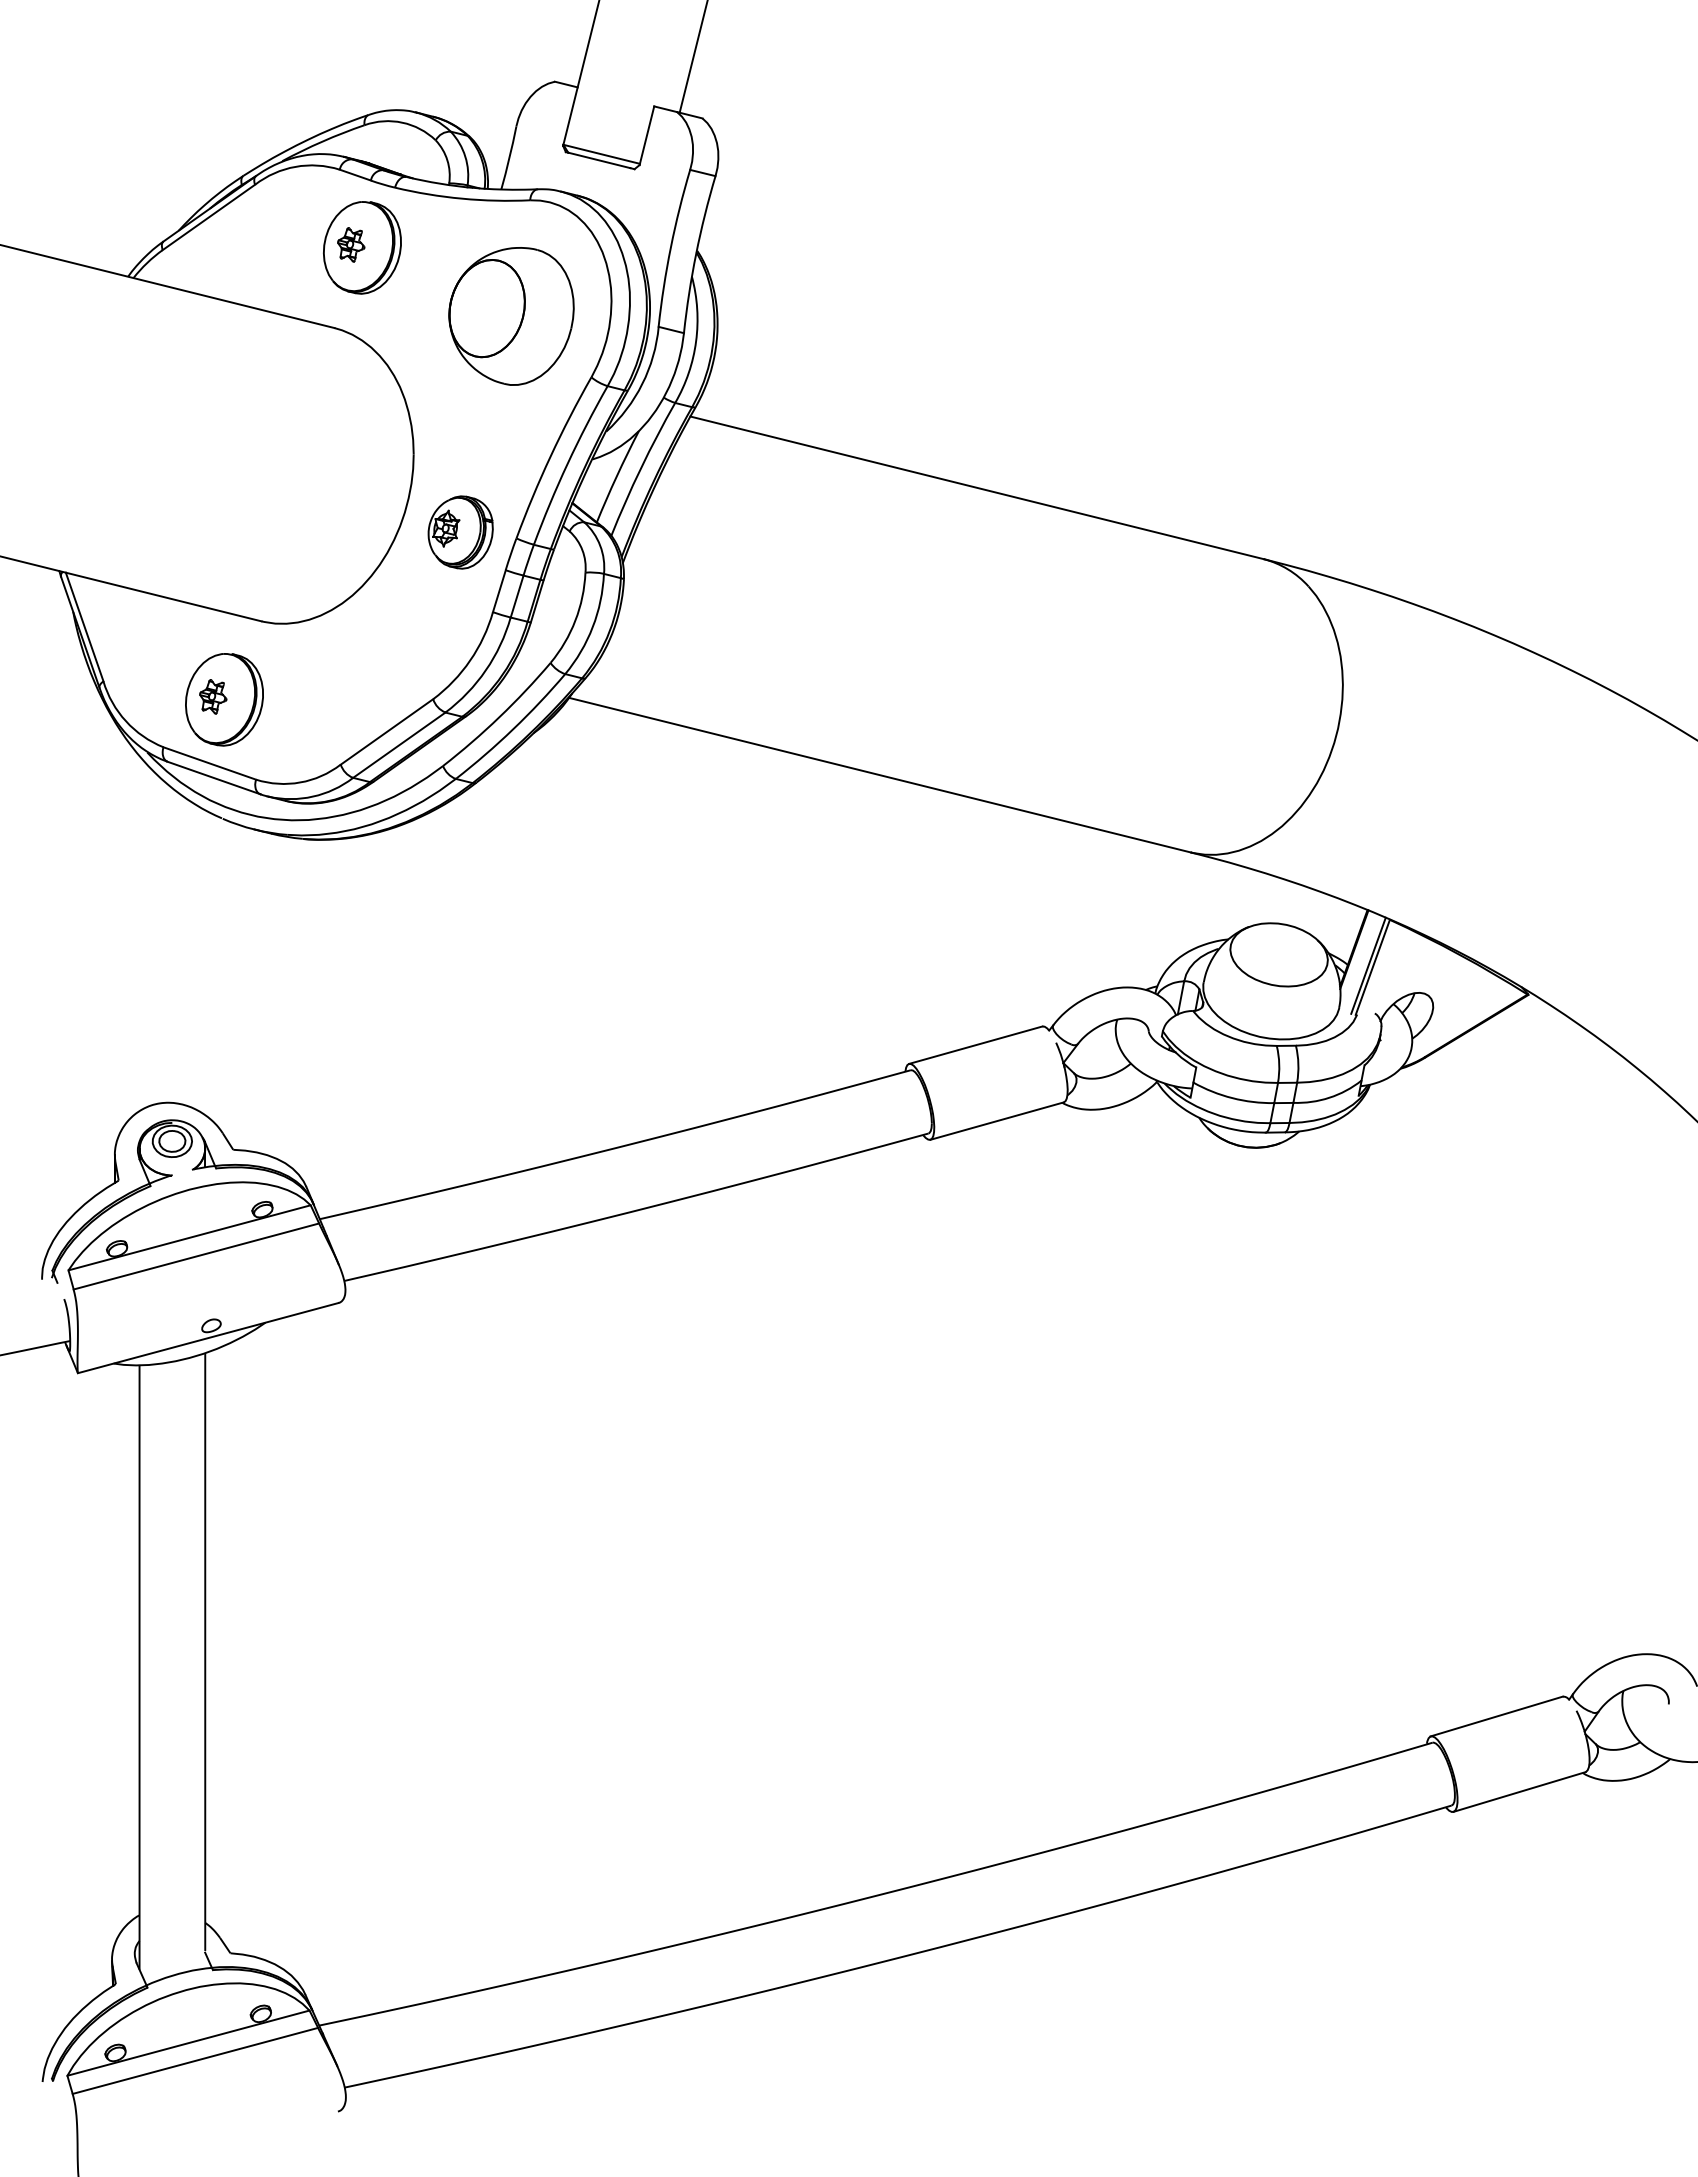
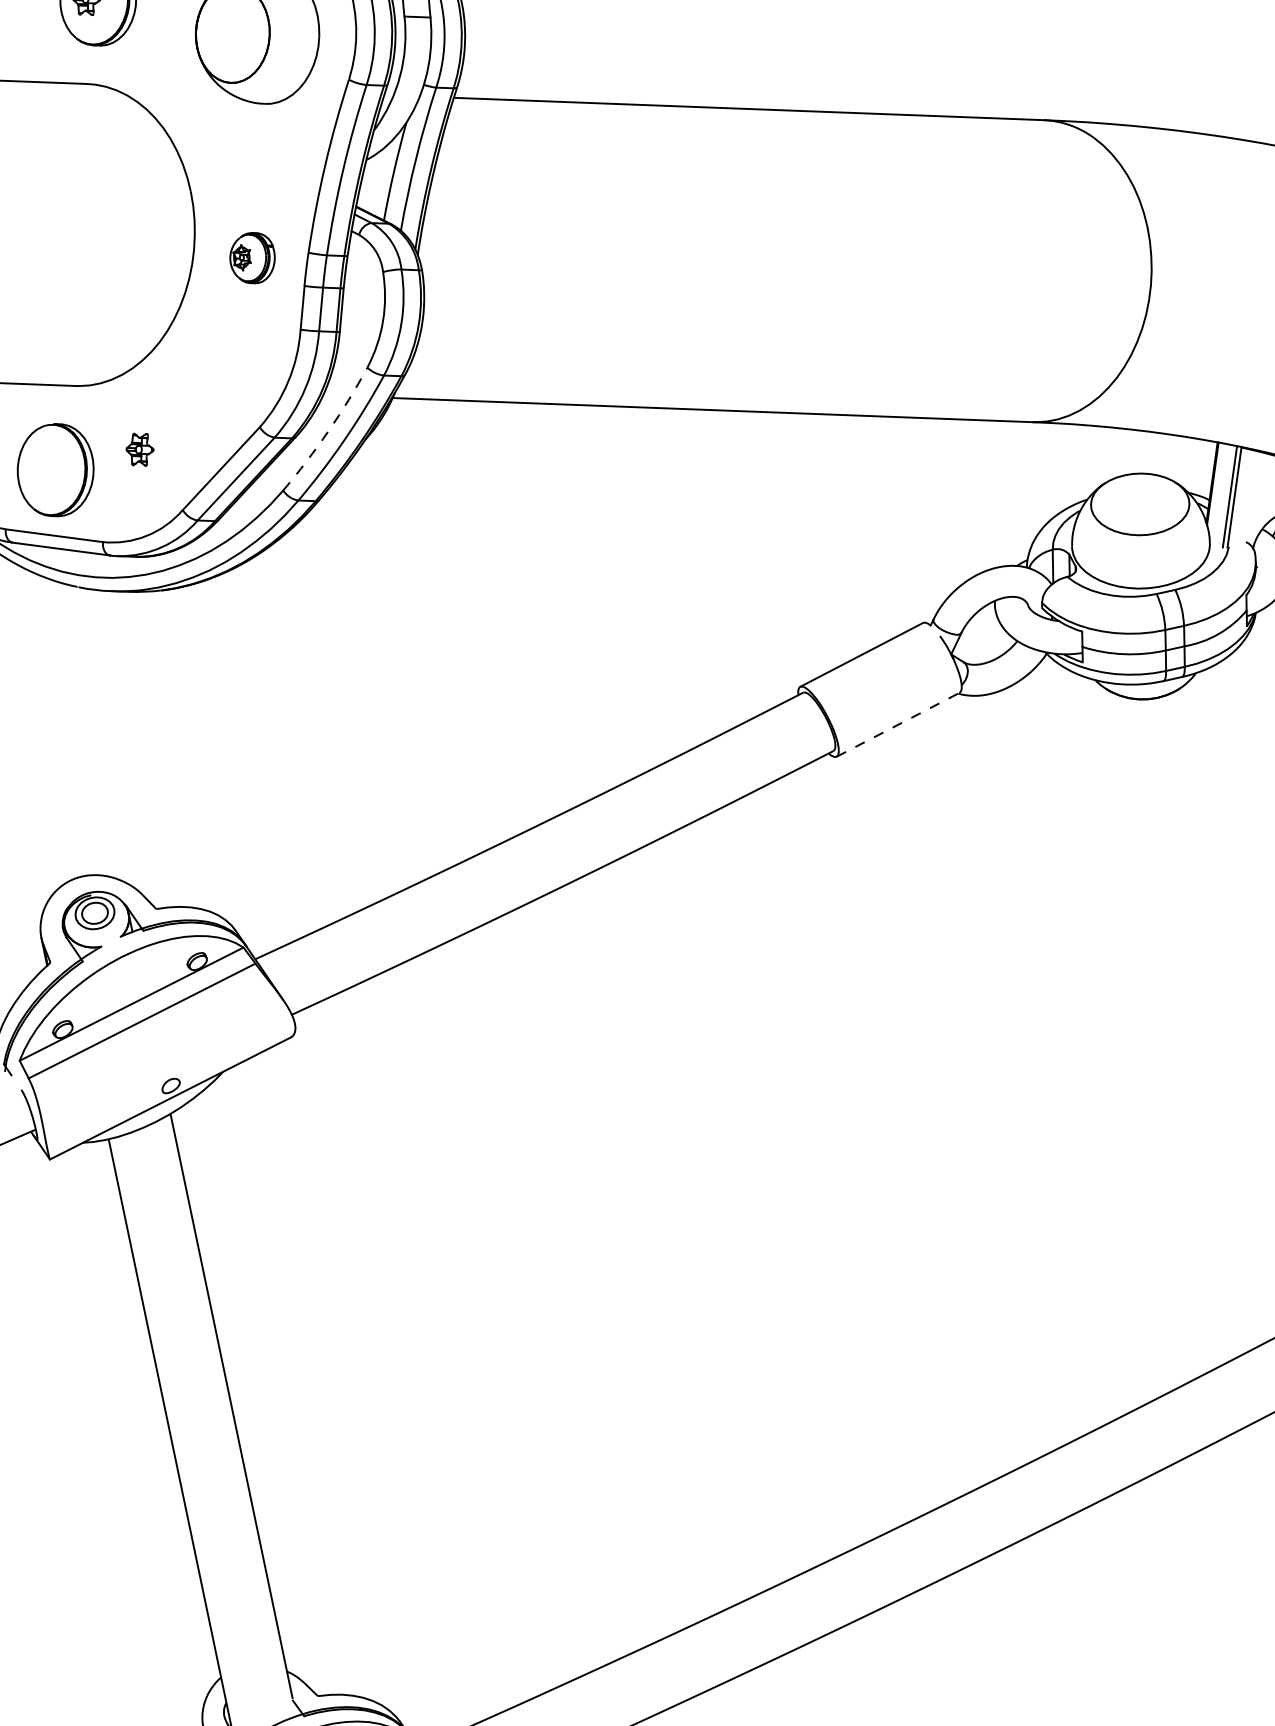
part: (460, 532) -> (252, 258), size x0.7
part: (213, 696) -> (140, 449), moved
arc: (499, 717) -> (328, 431), solid -> dashed
line: (997, 1120) -> (898, 724), solid -> dashed

